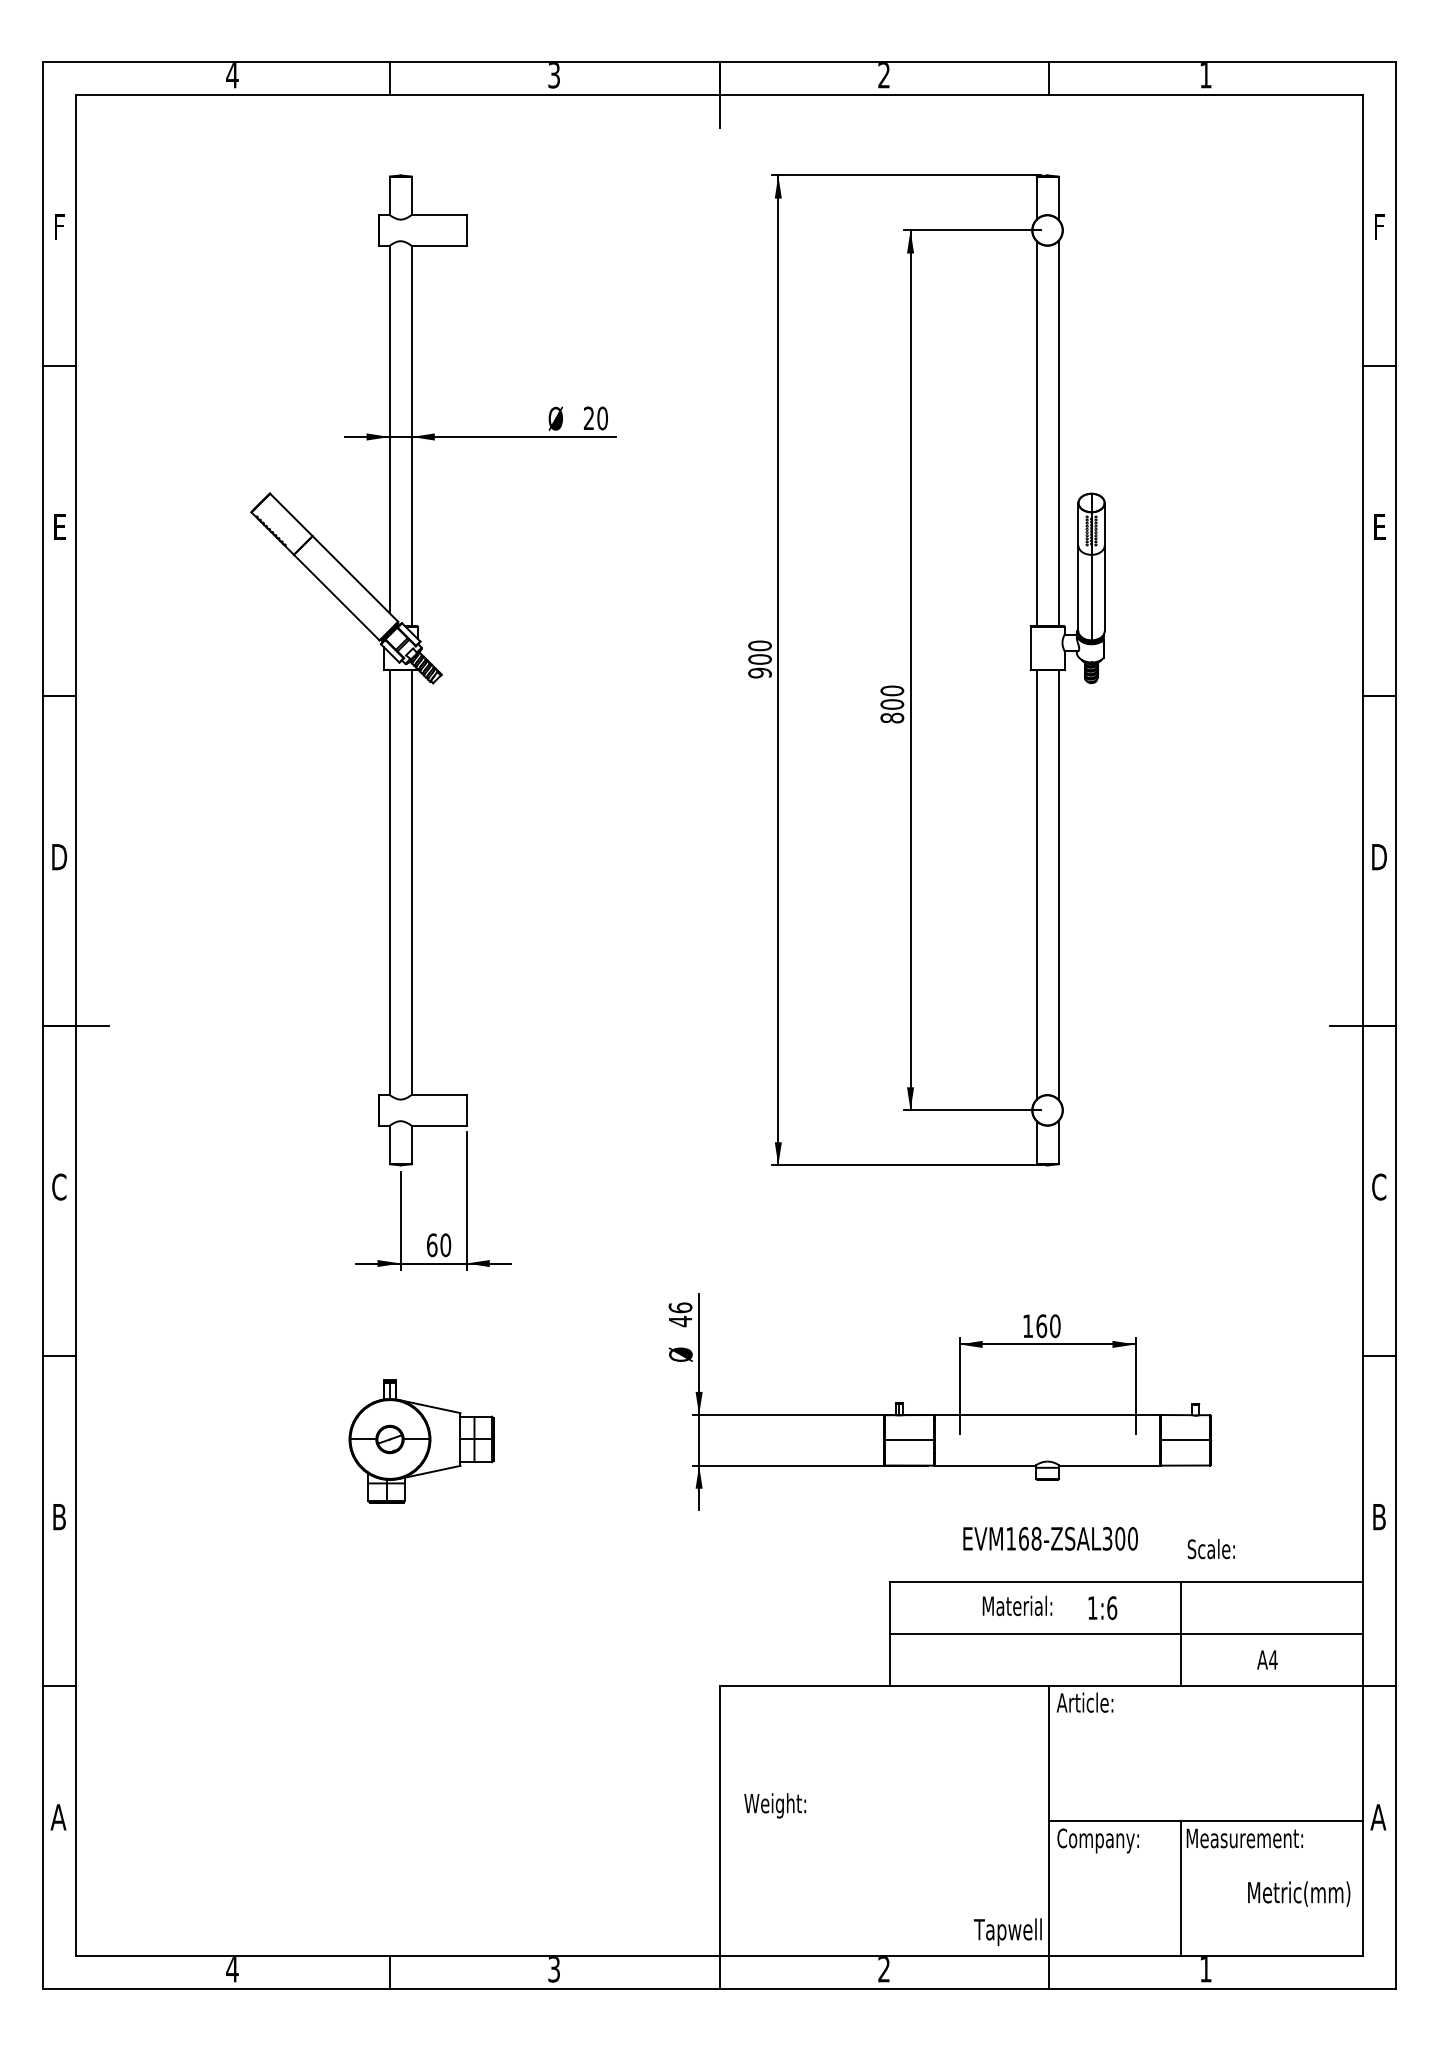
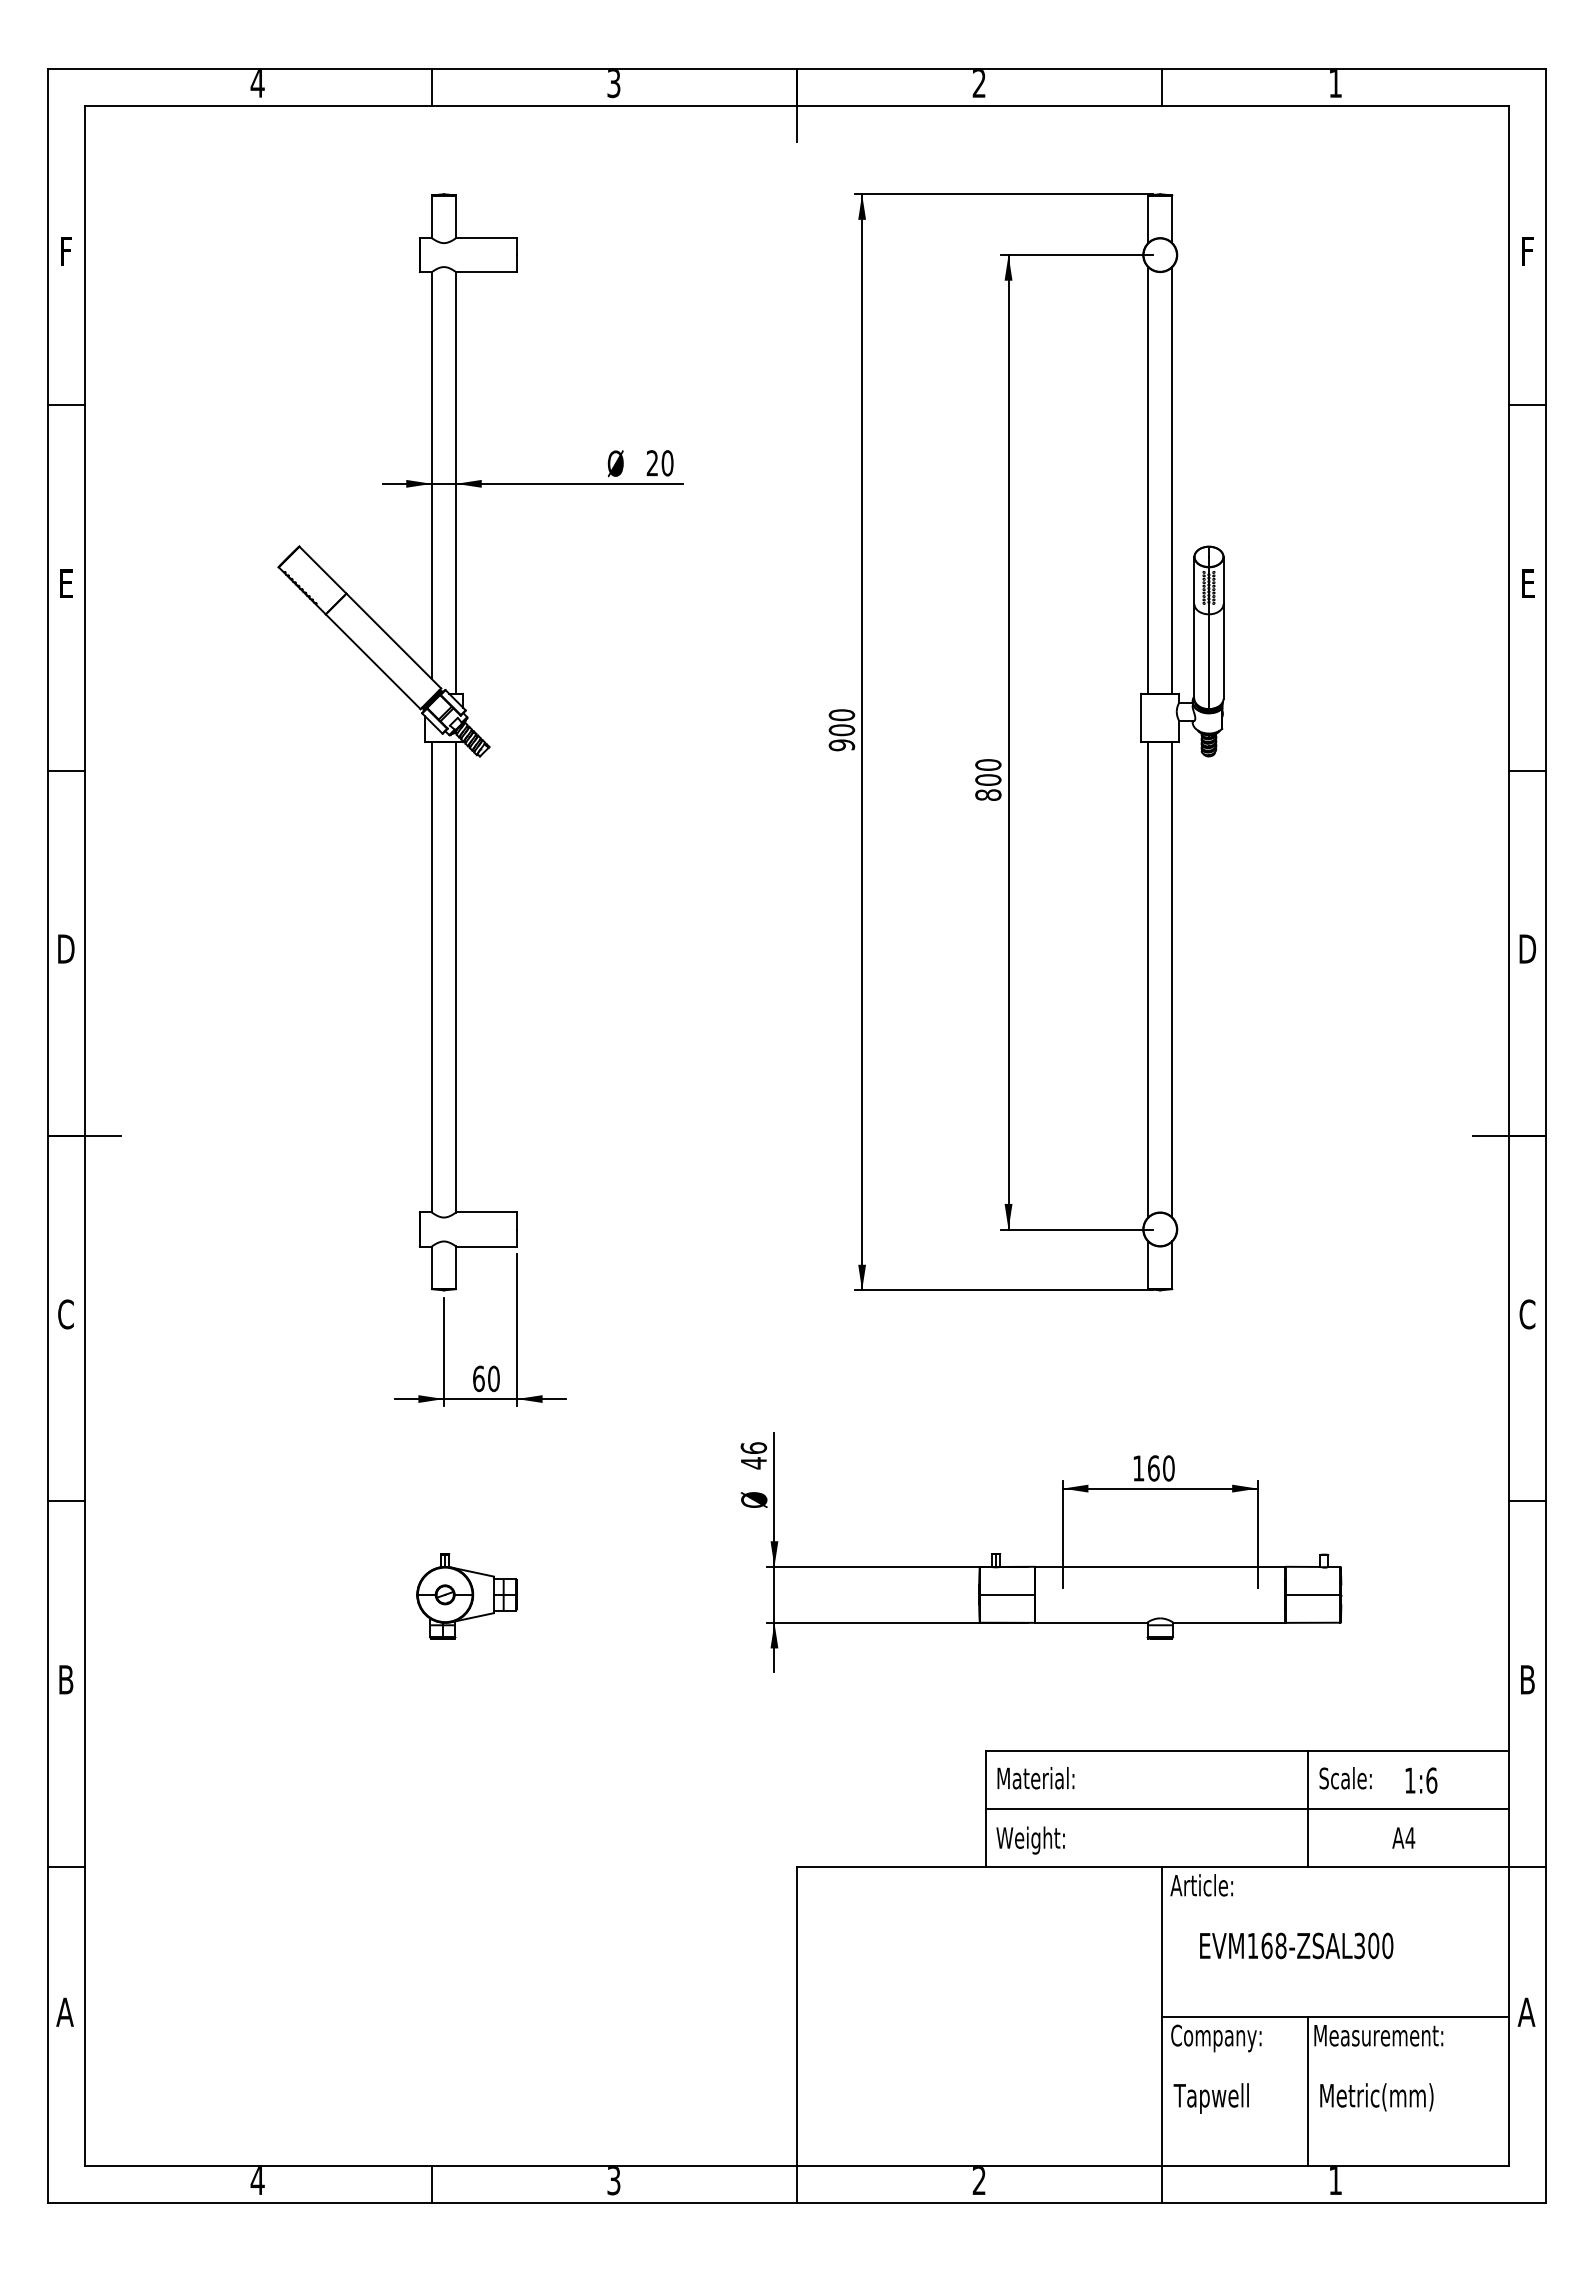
part: (421, 1441) -> (466, 1596), size x0.62
text: (1050, 1538) -> (1296, 1945), moved
text: (1211, 1549) -> (1345, 1778), moved
text: (1017, 1606) -> (1035, 1778), moved
text: (1102, 1607) -> (1421, 1780), moved
text: (775, 1805) -> (1030, 1840), moved
text: (1298, 1894) -> (1376, 2097), moved
text: (1007, 1932) -> (1210, 2098), moved

